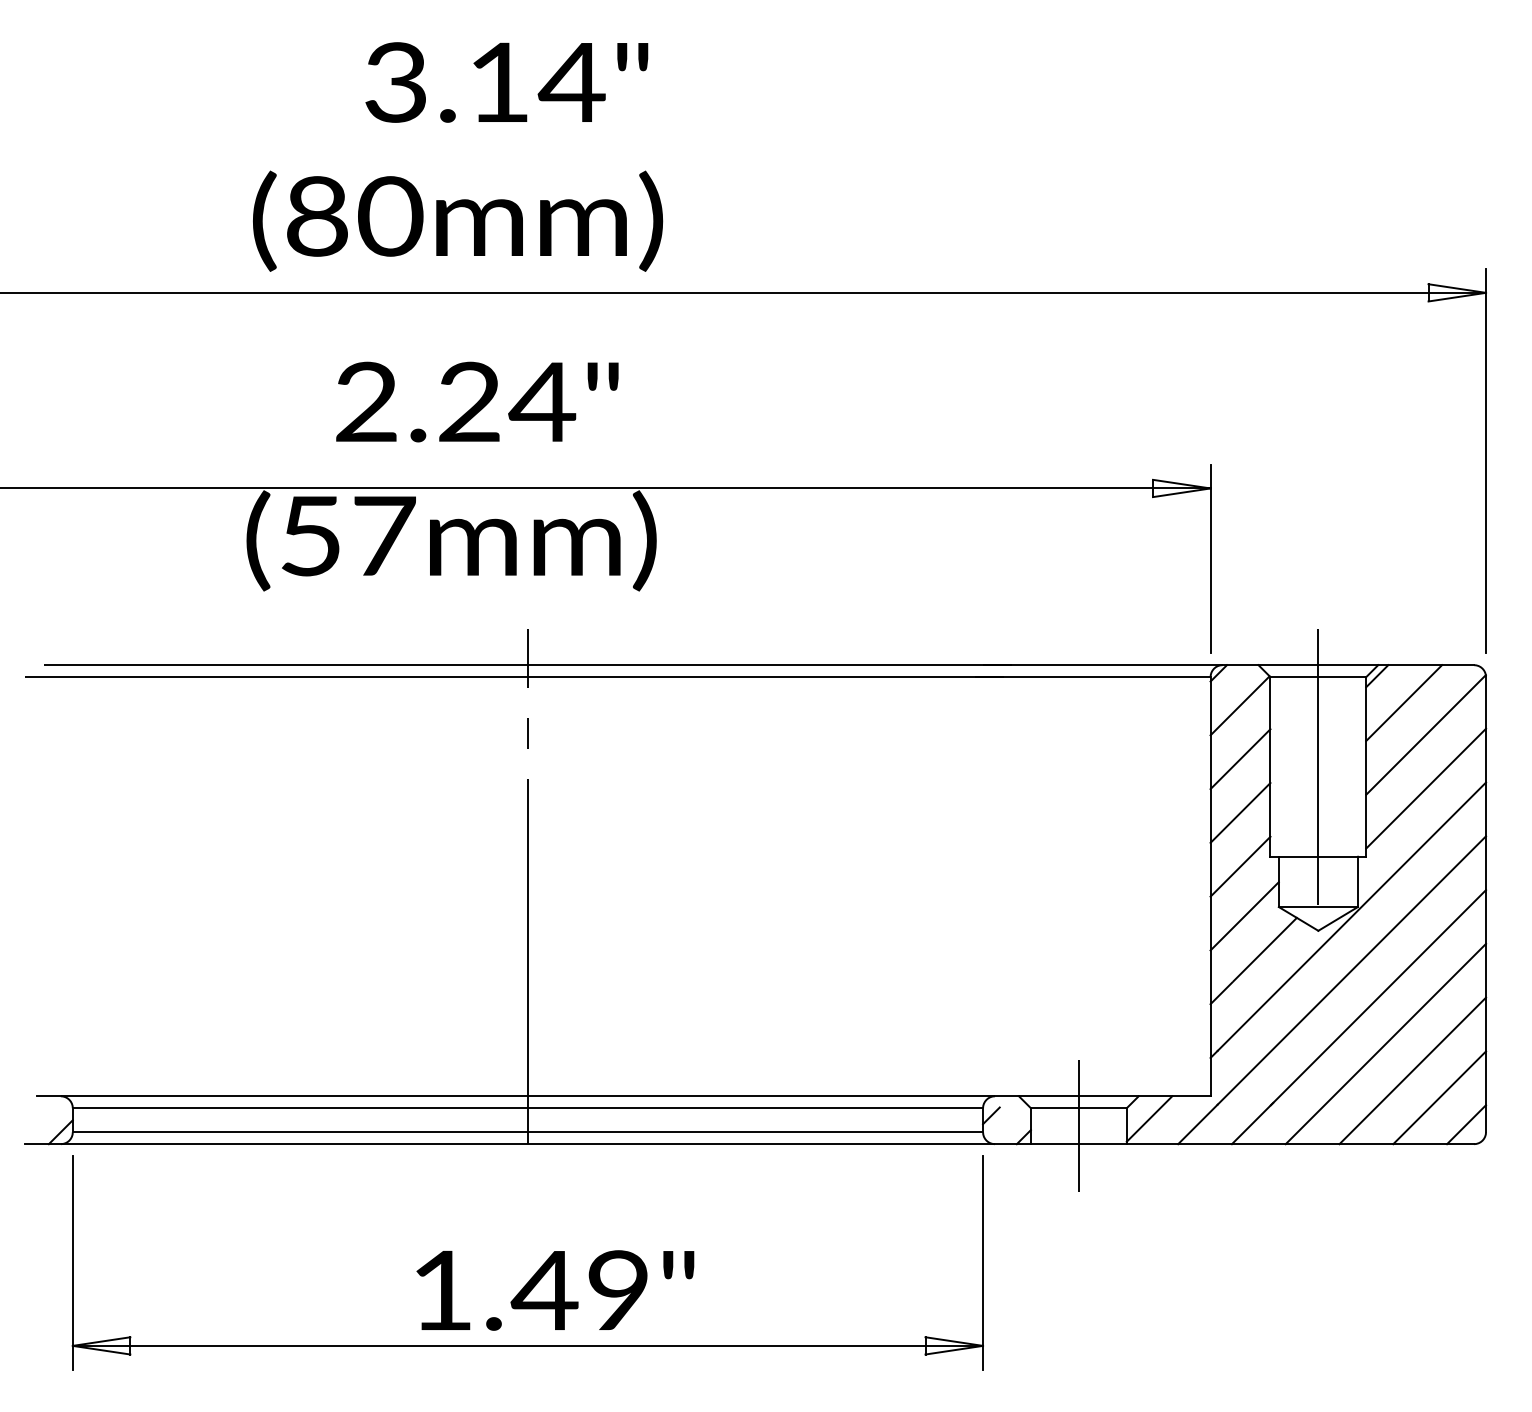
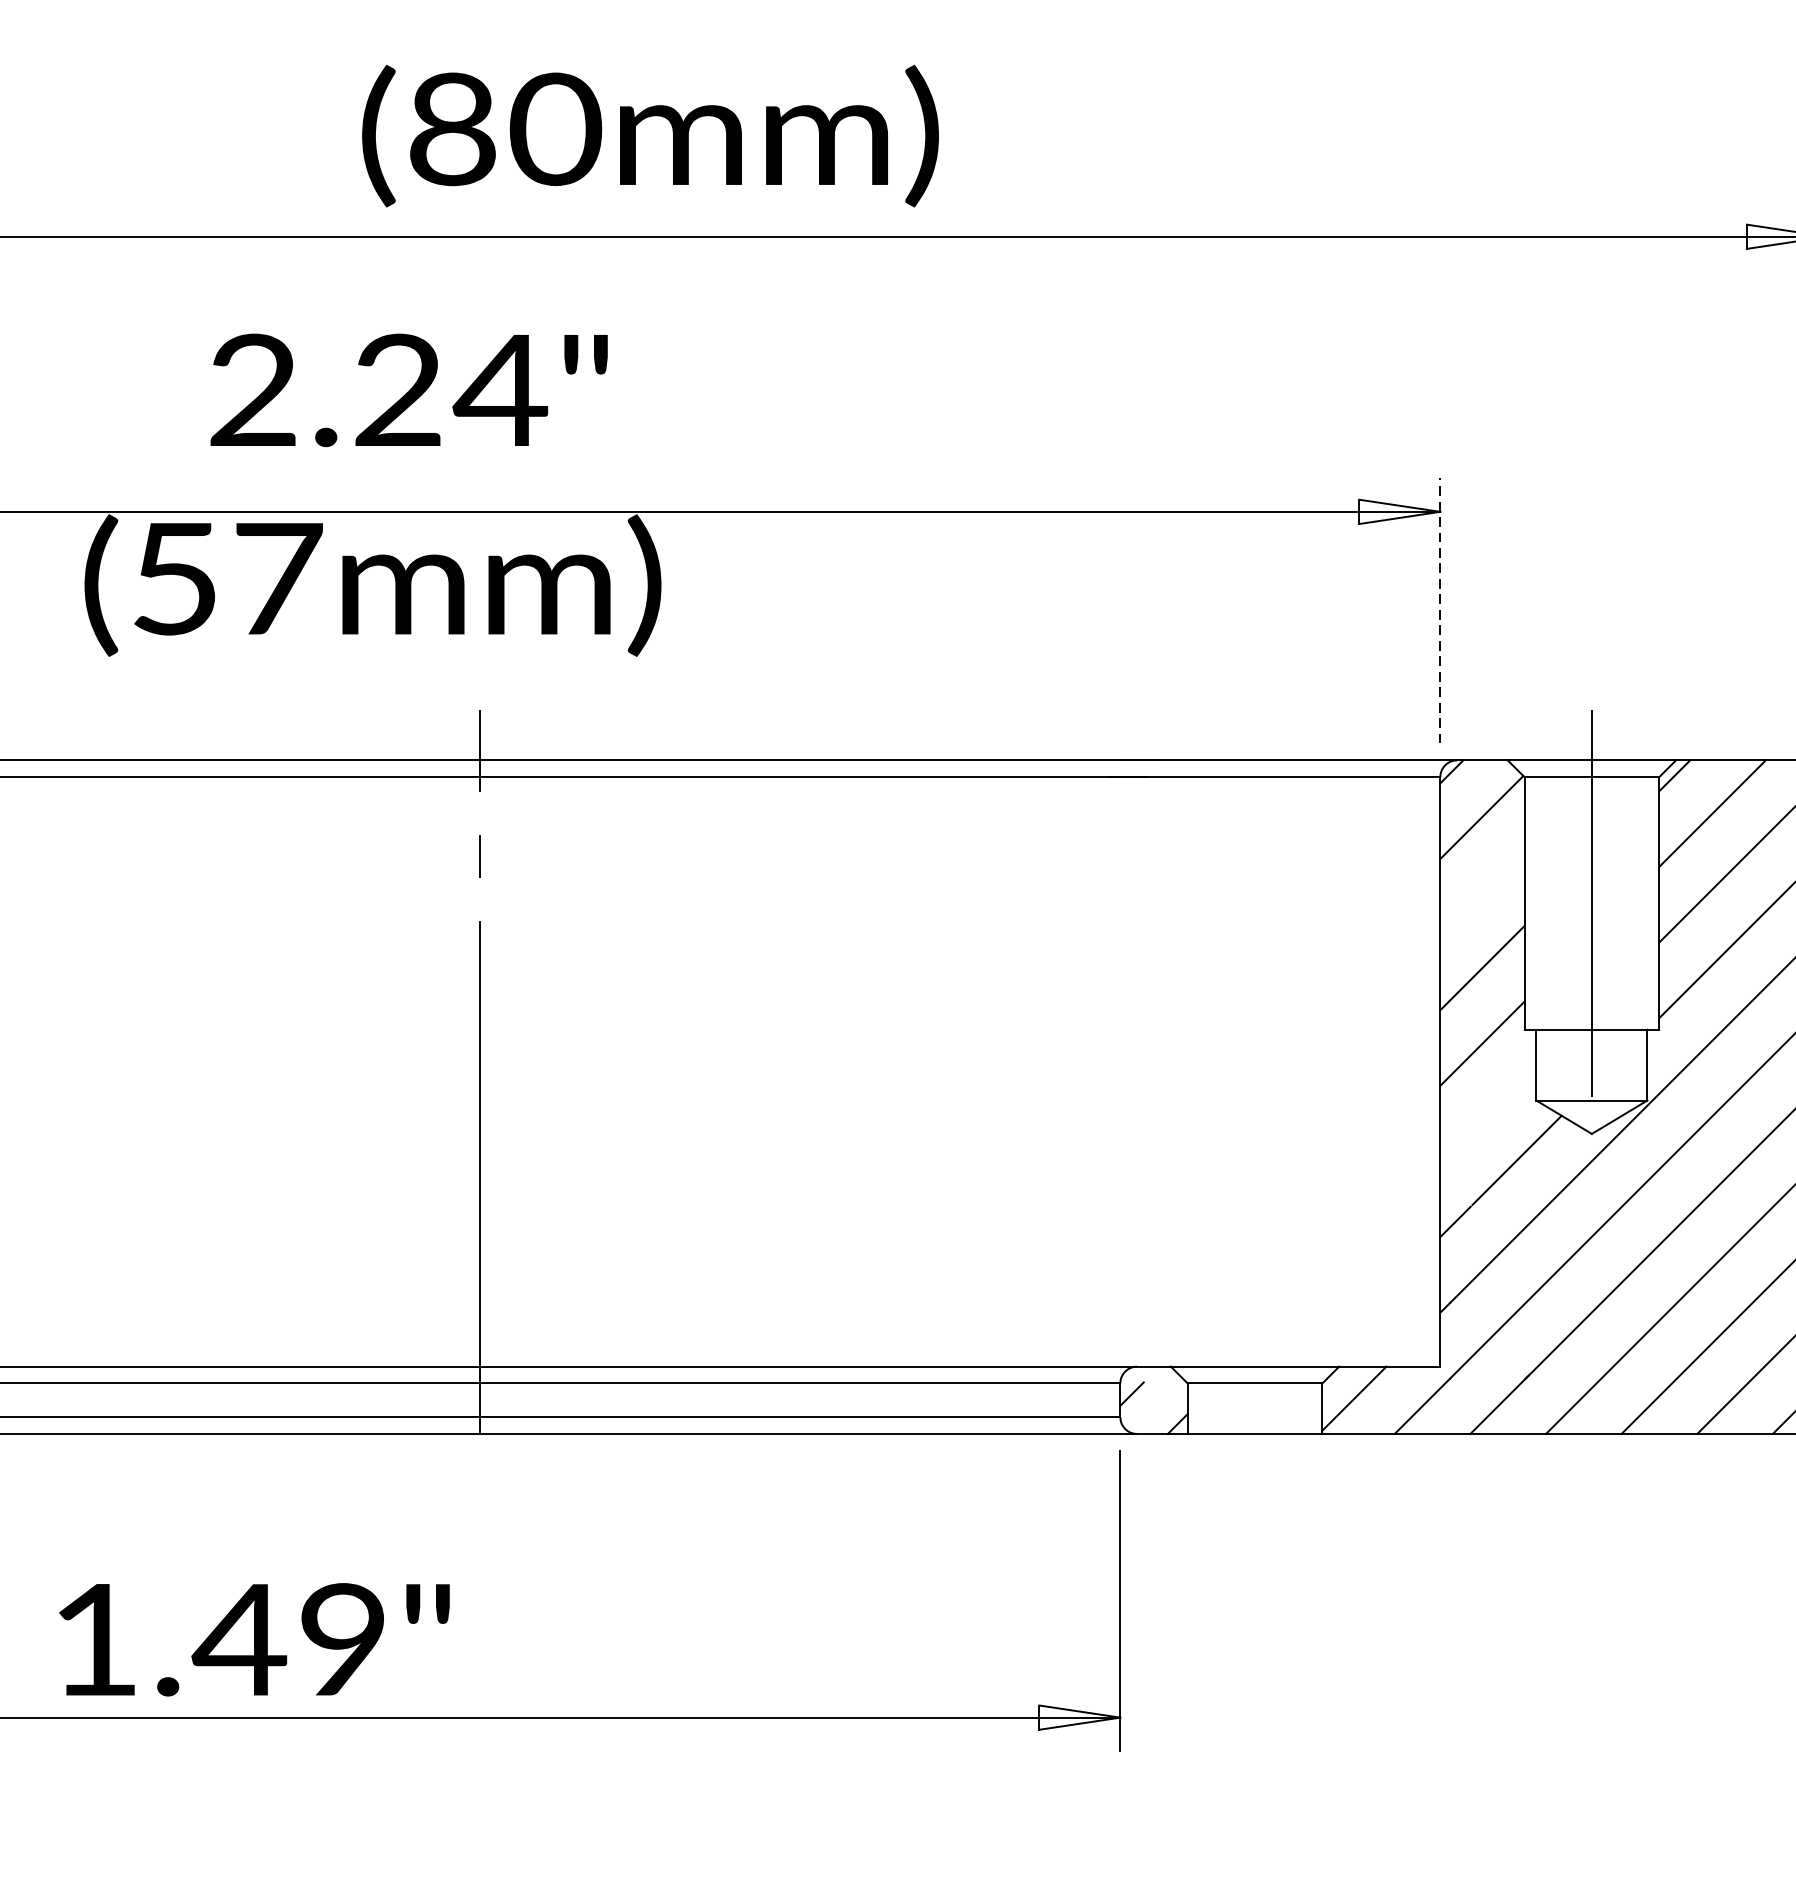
text: (458, 220) -> (651, 135), moved
line: (1210, 558) -> (1440, 610), solid -> dashed
line: (1240, 759) -> (1482, 893), removed
line: (1244, 916) -> (1487, 1113), removed
line: (1078, 1126) -> (1254, 1409), removed
text: (555, 1290) -> (254, 1639), moved

